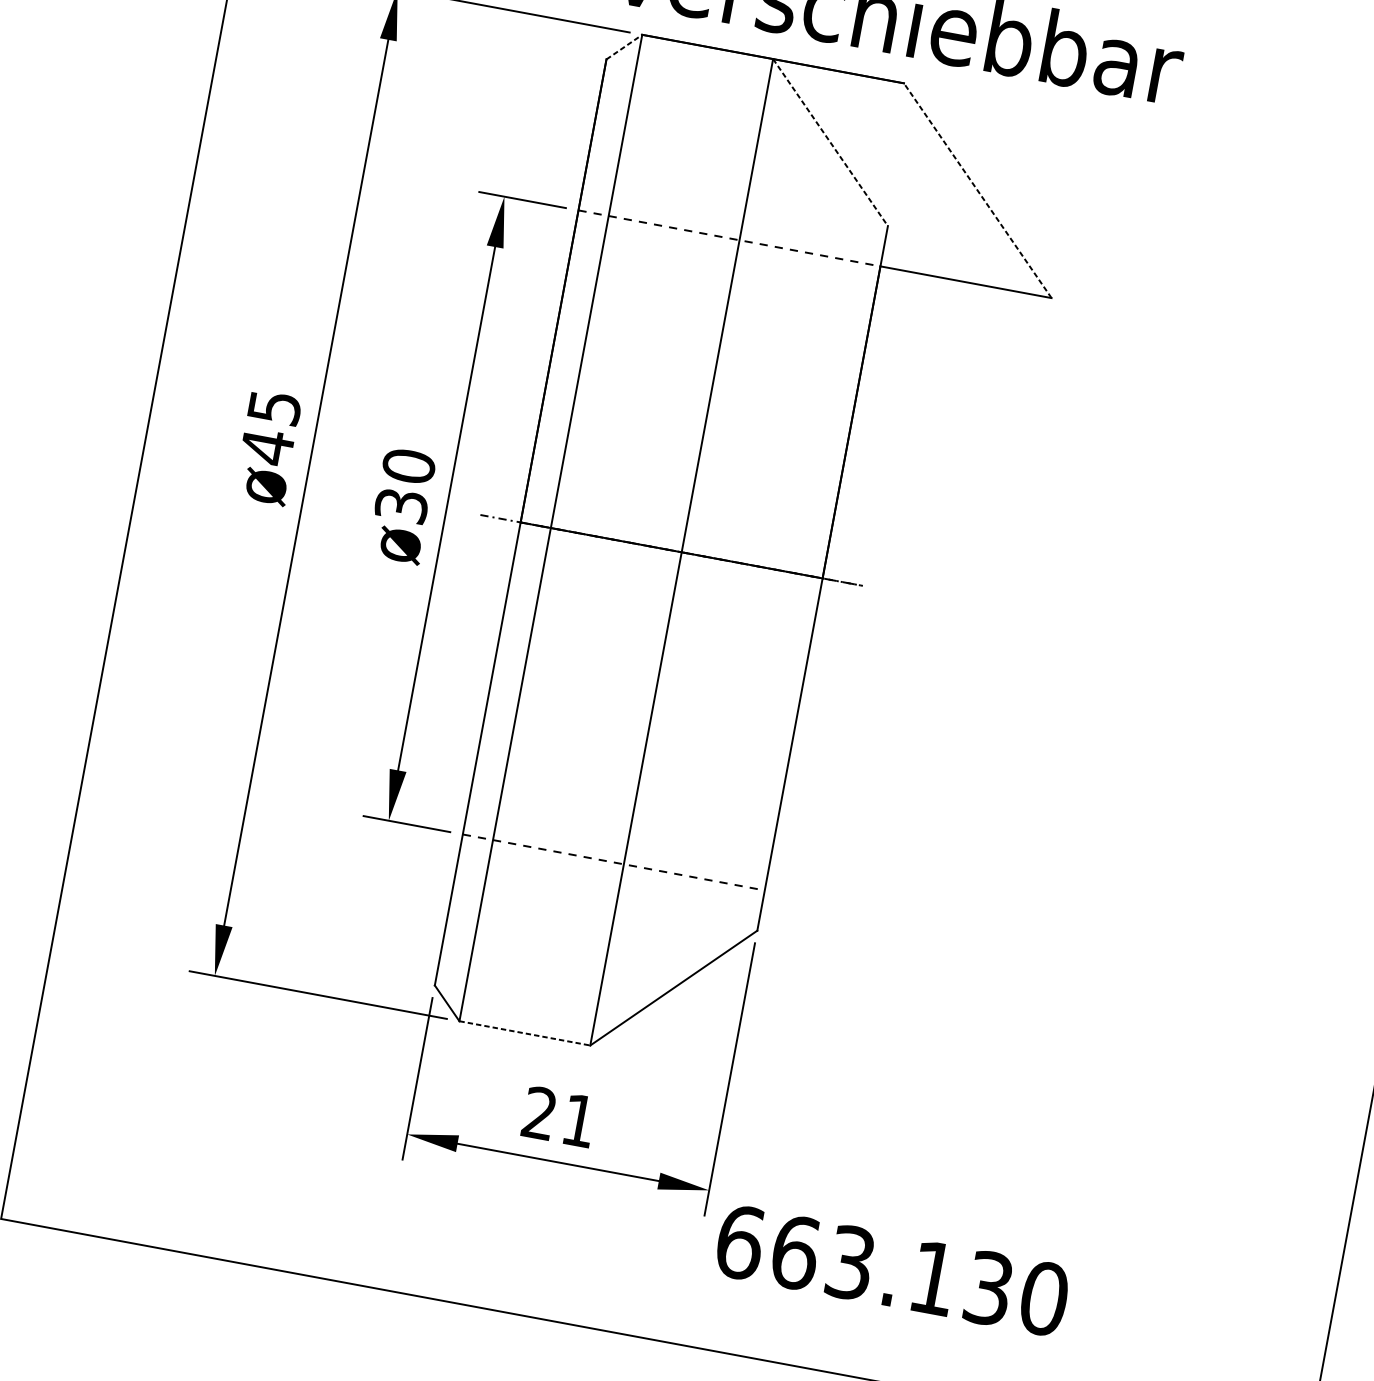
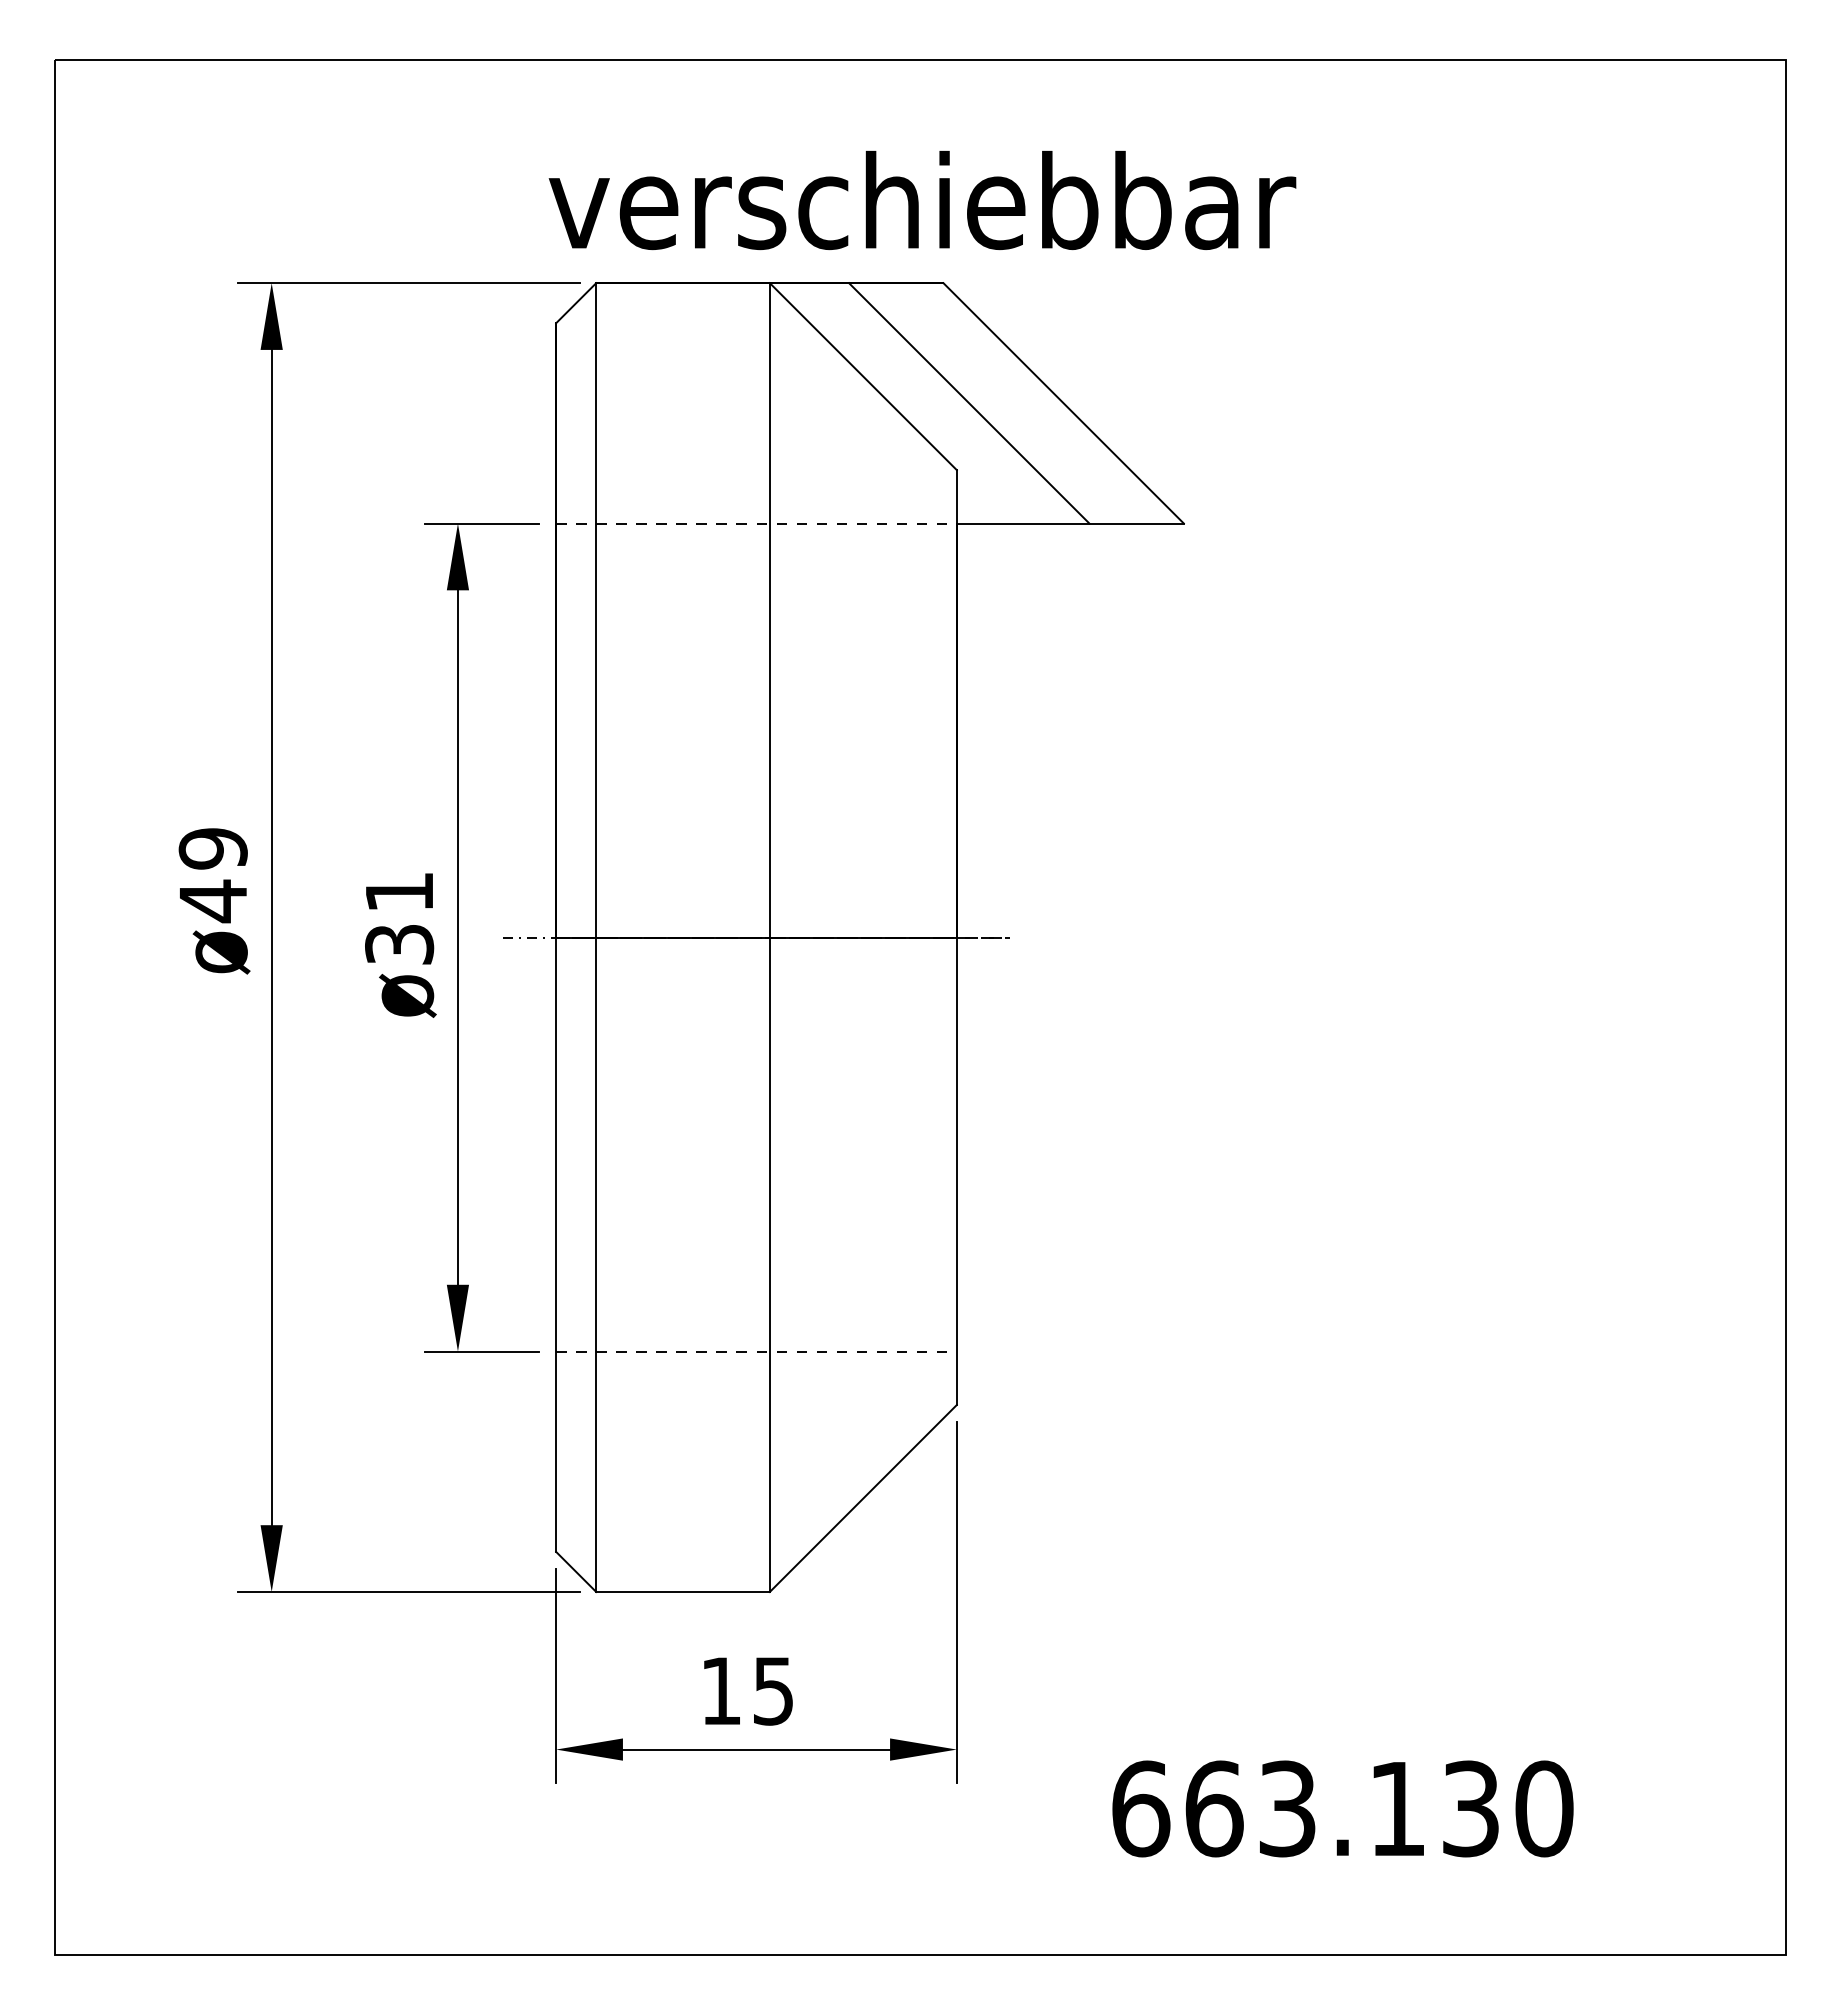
line: (624, 46) -> (576, 302), dashed -> solid
line: (830, 143) -> (863, 377), dashed -> solid
line: (906, 177) -> (969, 403), added
line: (977, 190) -> (1063, 403), dashed -> solid
text: (274, 407) -> (212, 848), ø45 -> ø49
text: (409, 465) -> (399, 891), ø30 -> ø31
line: (525, 1033) -> (683, 1591), dashed -> solid
text: (558, 1116) -> (746, 1690), 21 -> 15
text: (892, 1270) -> (1342, 1808), moved

